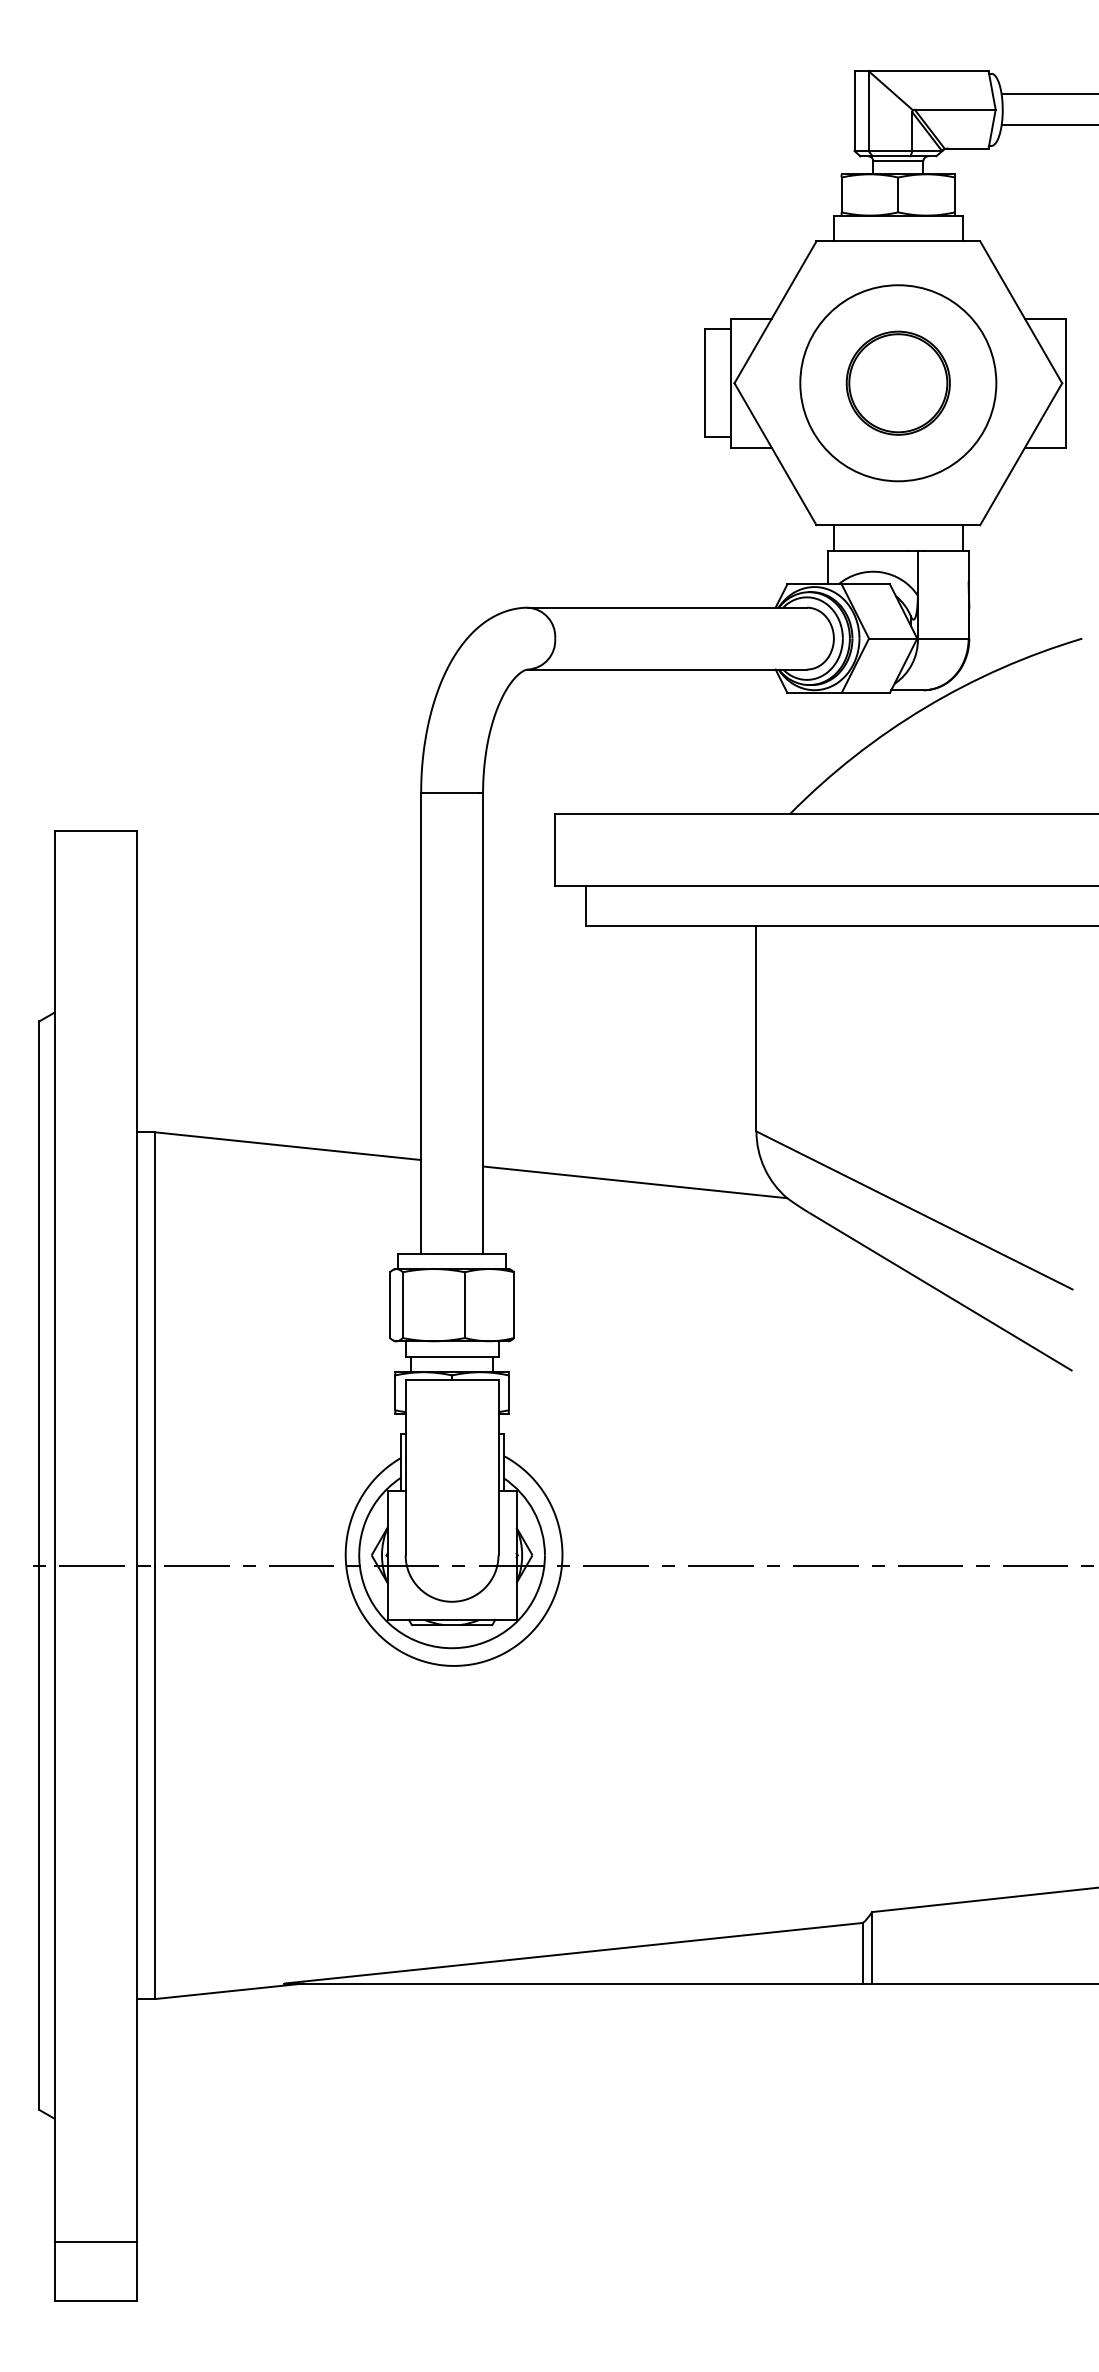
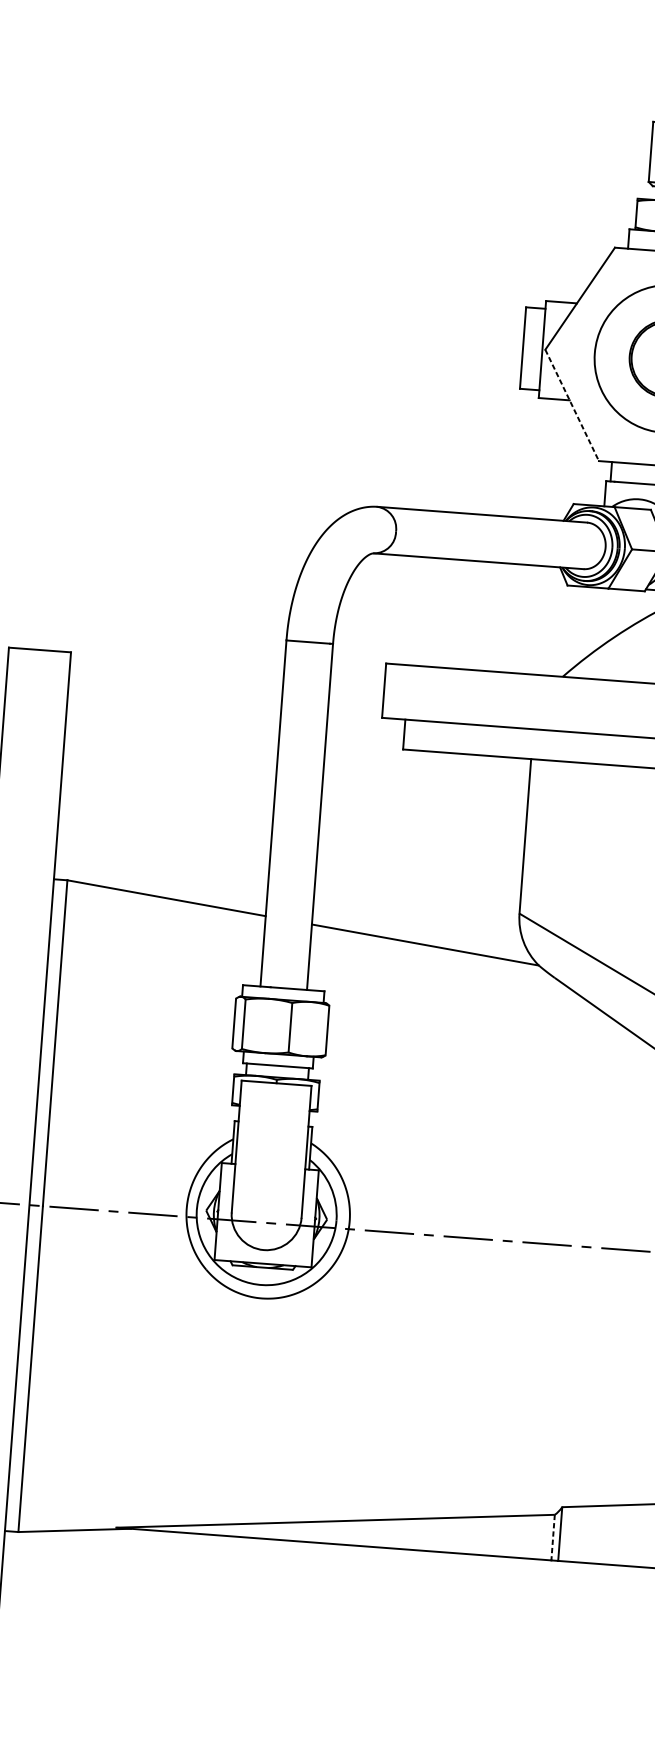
line: (775, 454) -> (572, 405), solid -> dashed
line: (862, 1953) -> (552, 1537), solid -> dashed

